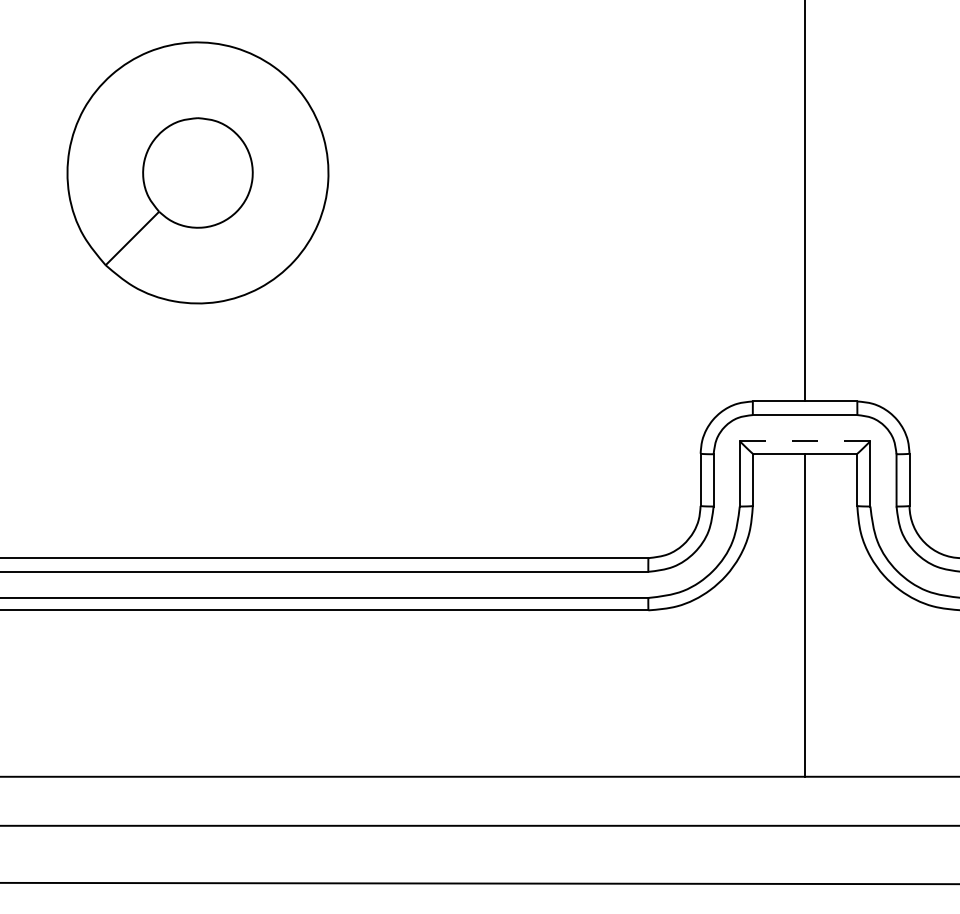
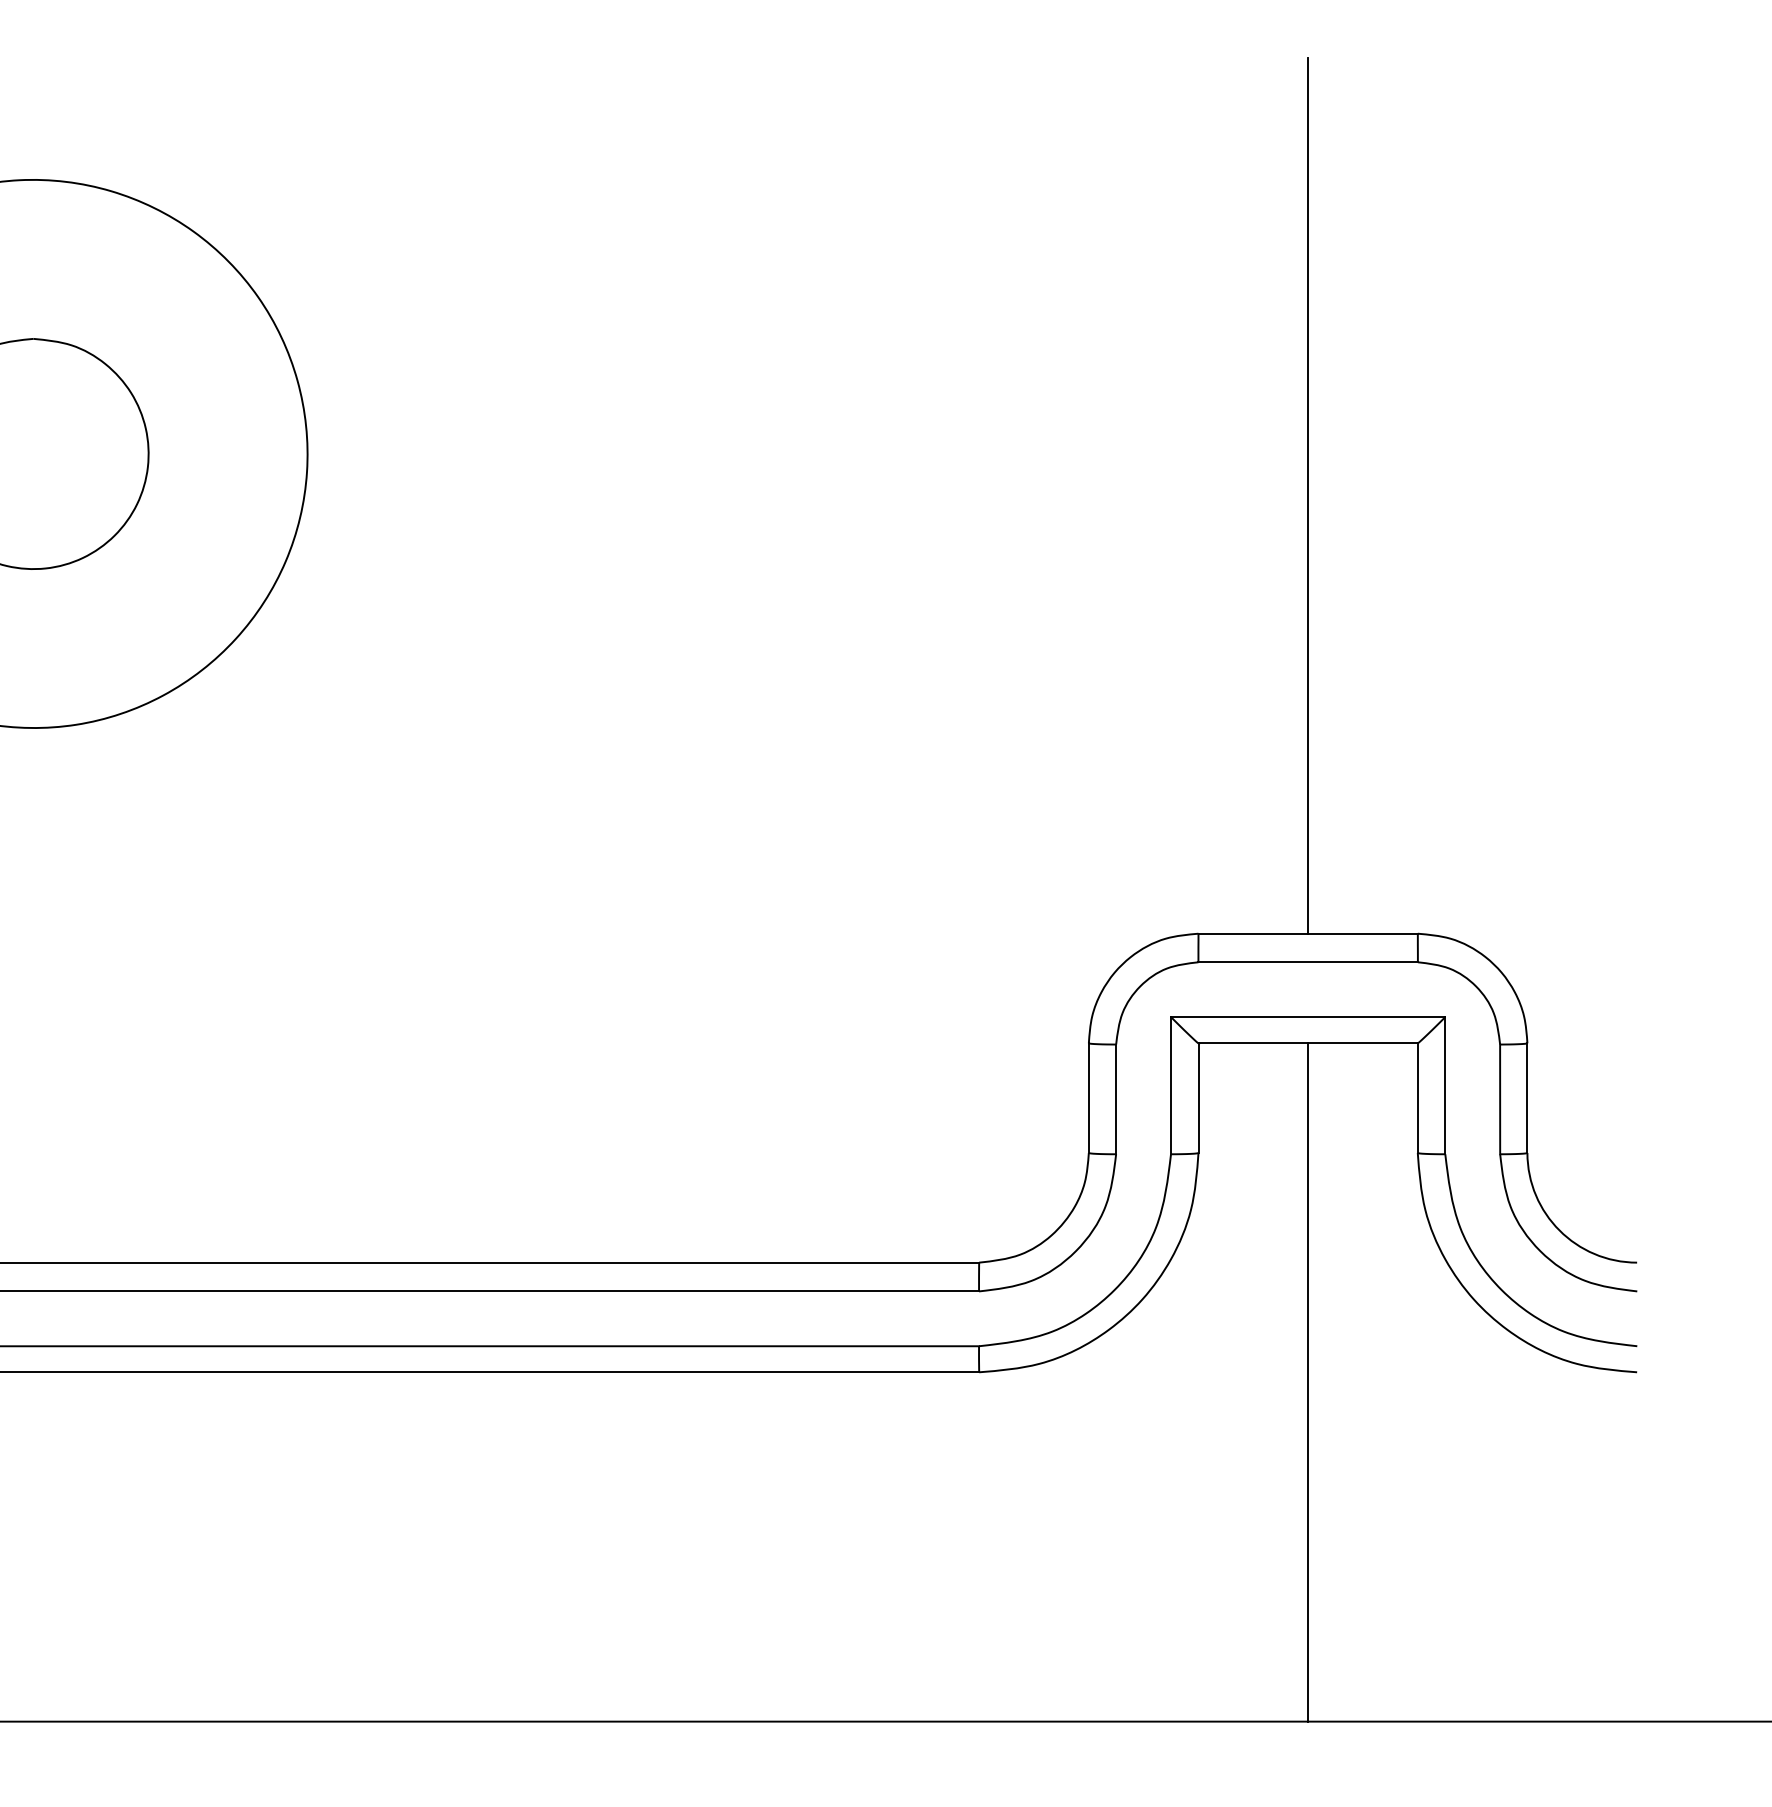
line: (805, 441) -> (1309, 1017), dashed -> solid

